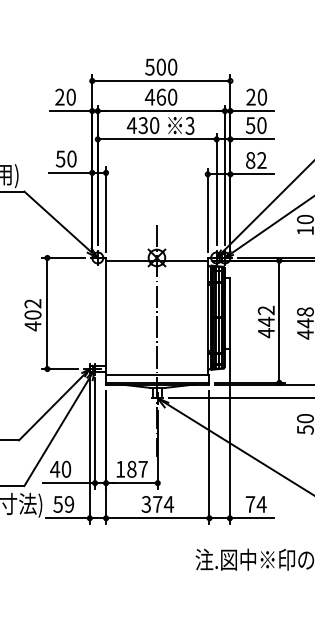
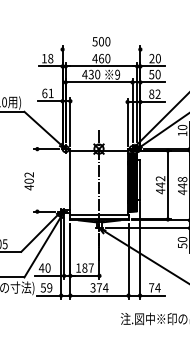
line: (161, 80) -> (101, 49), removed
text: (65, 96) -> (47, 58), 20 -> 18
text: (189, 125) -> (117, 74), 3 -> 9
text: (65, 159) -> (47, 93), 50 -> 61
line: (47, 313) -> (37, 180), removed

